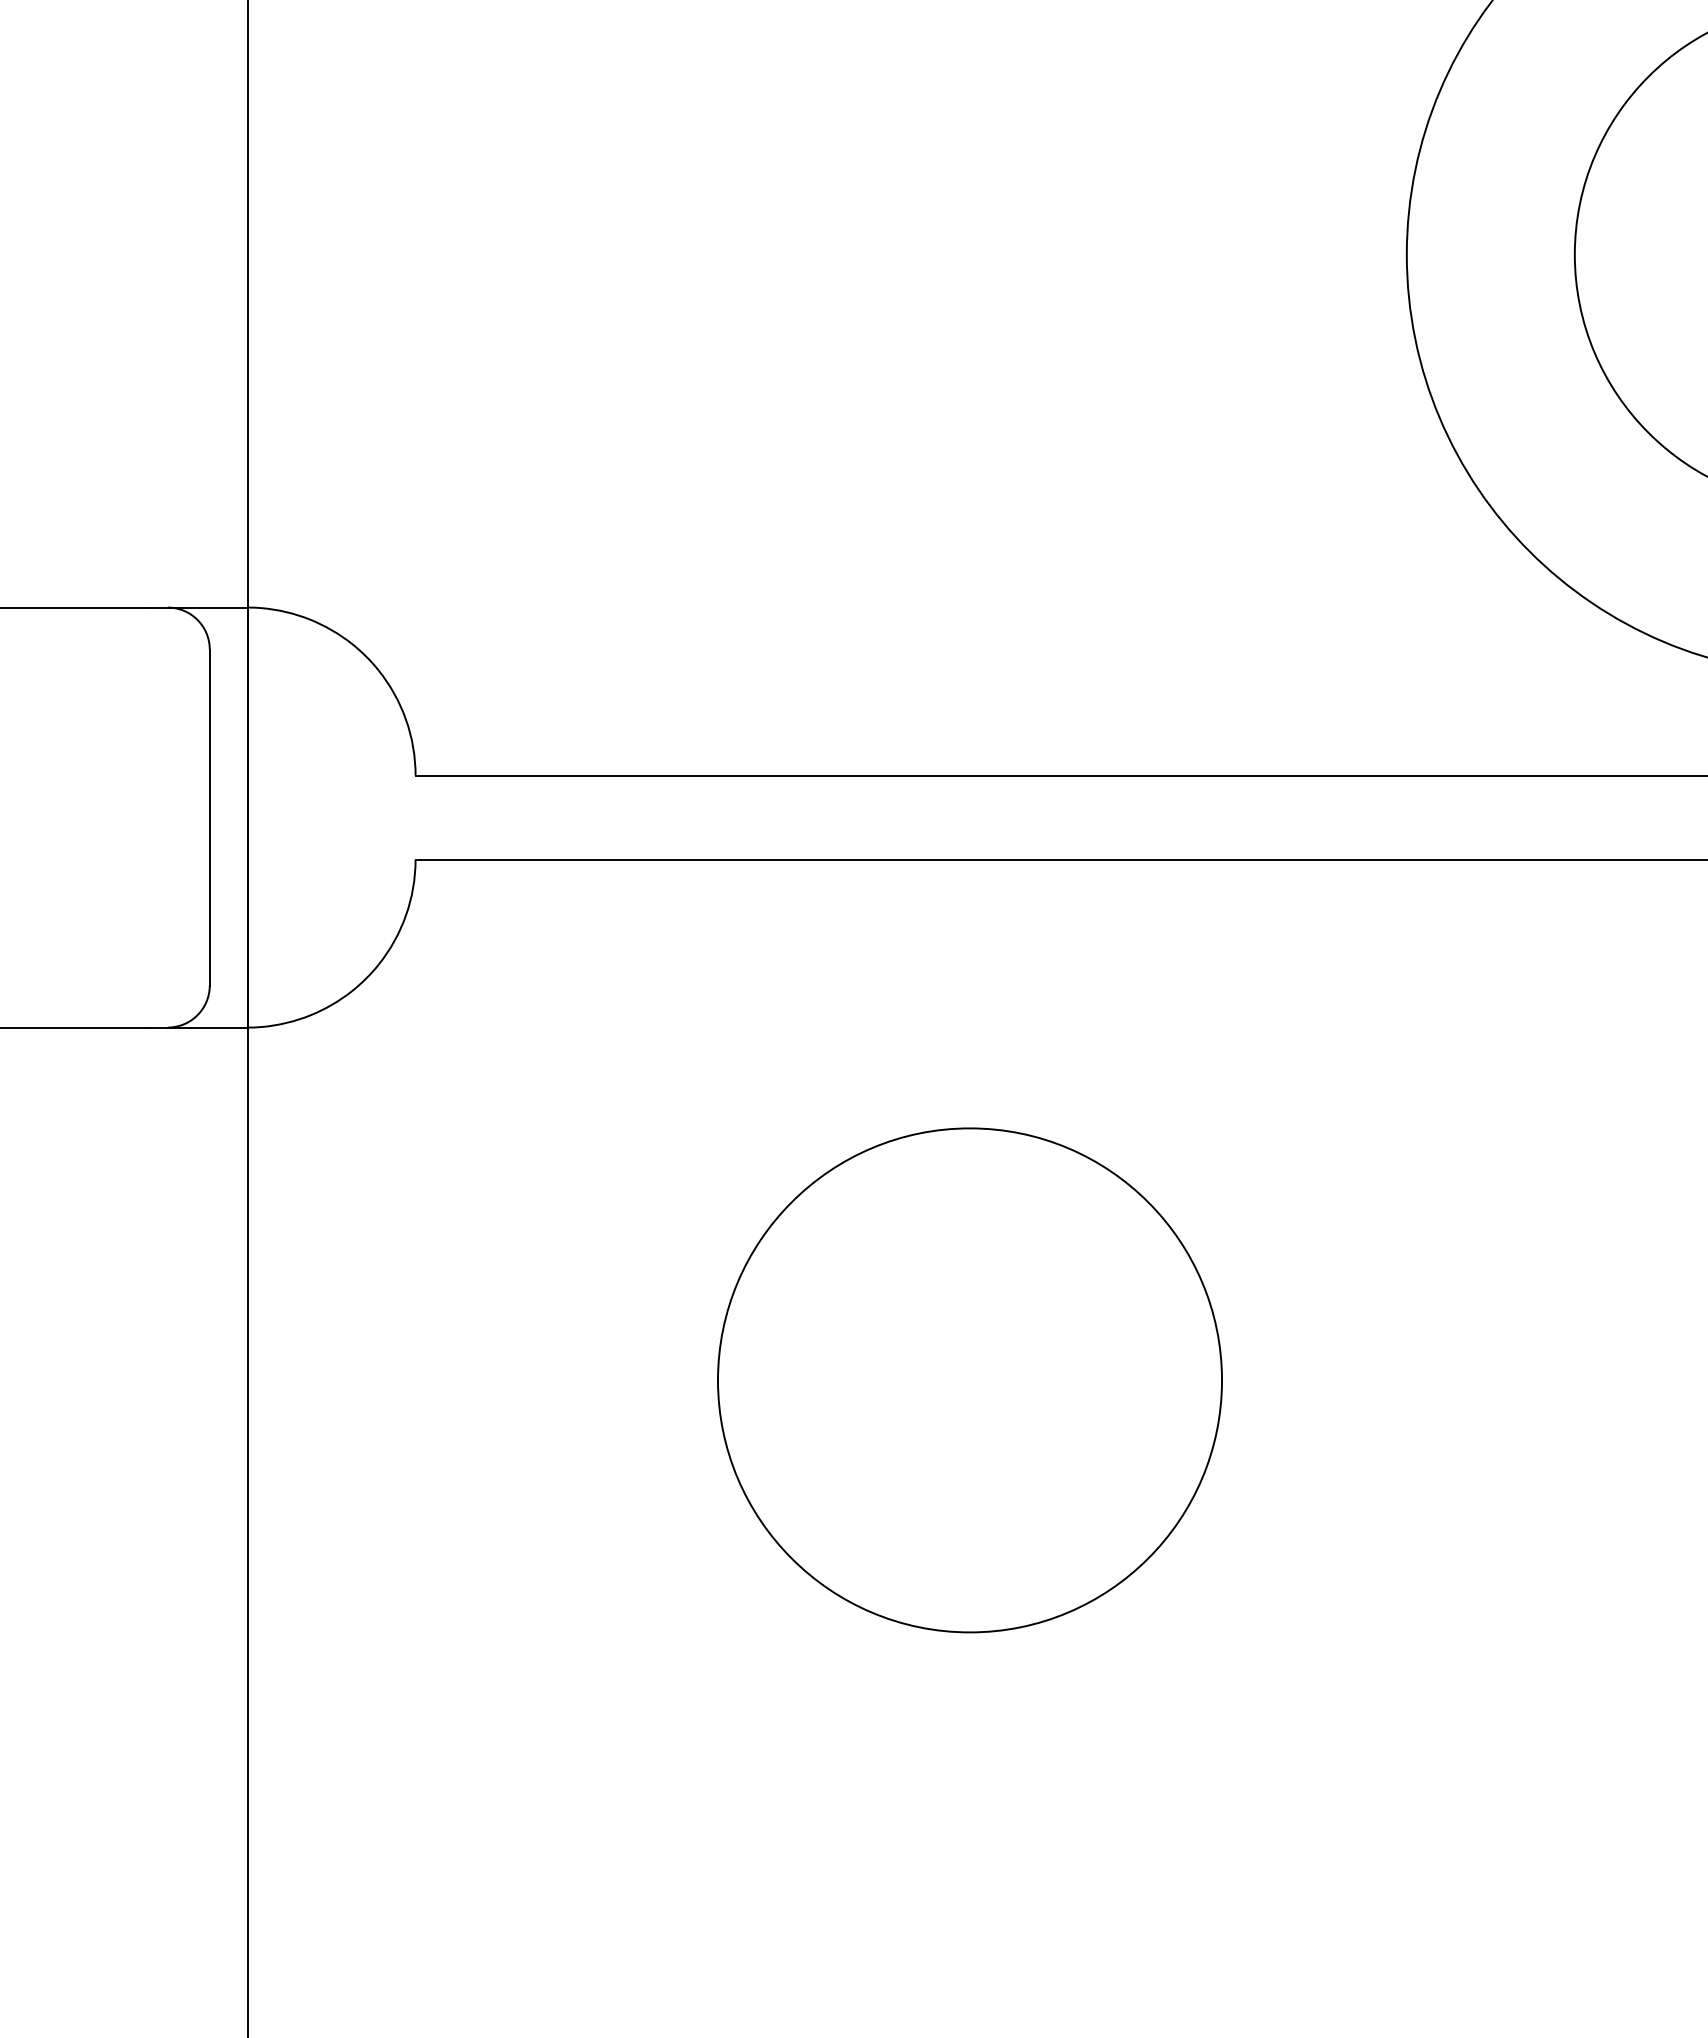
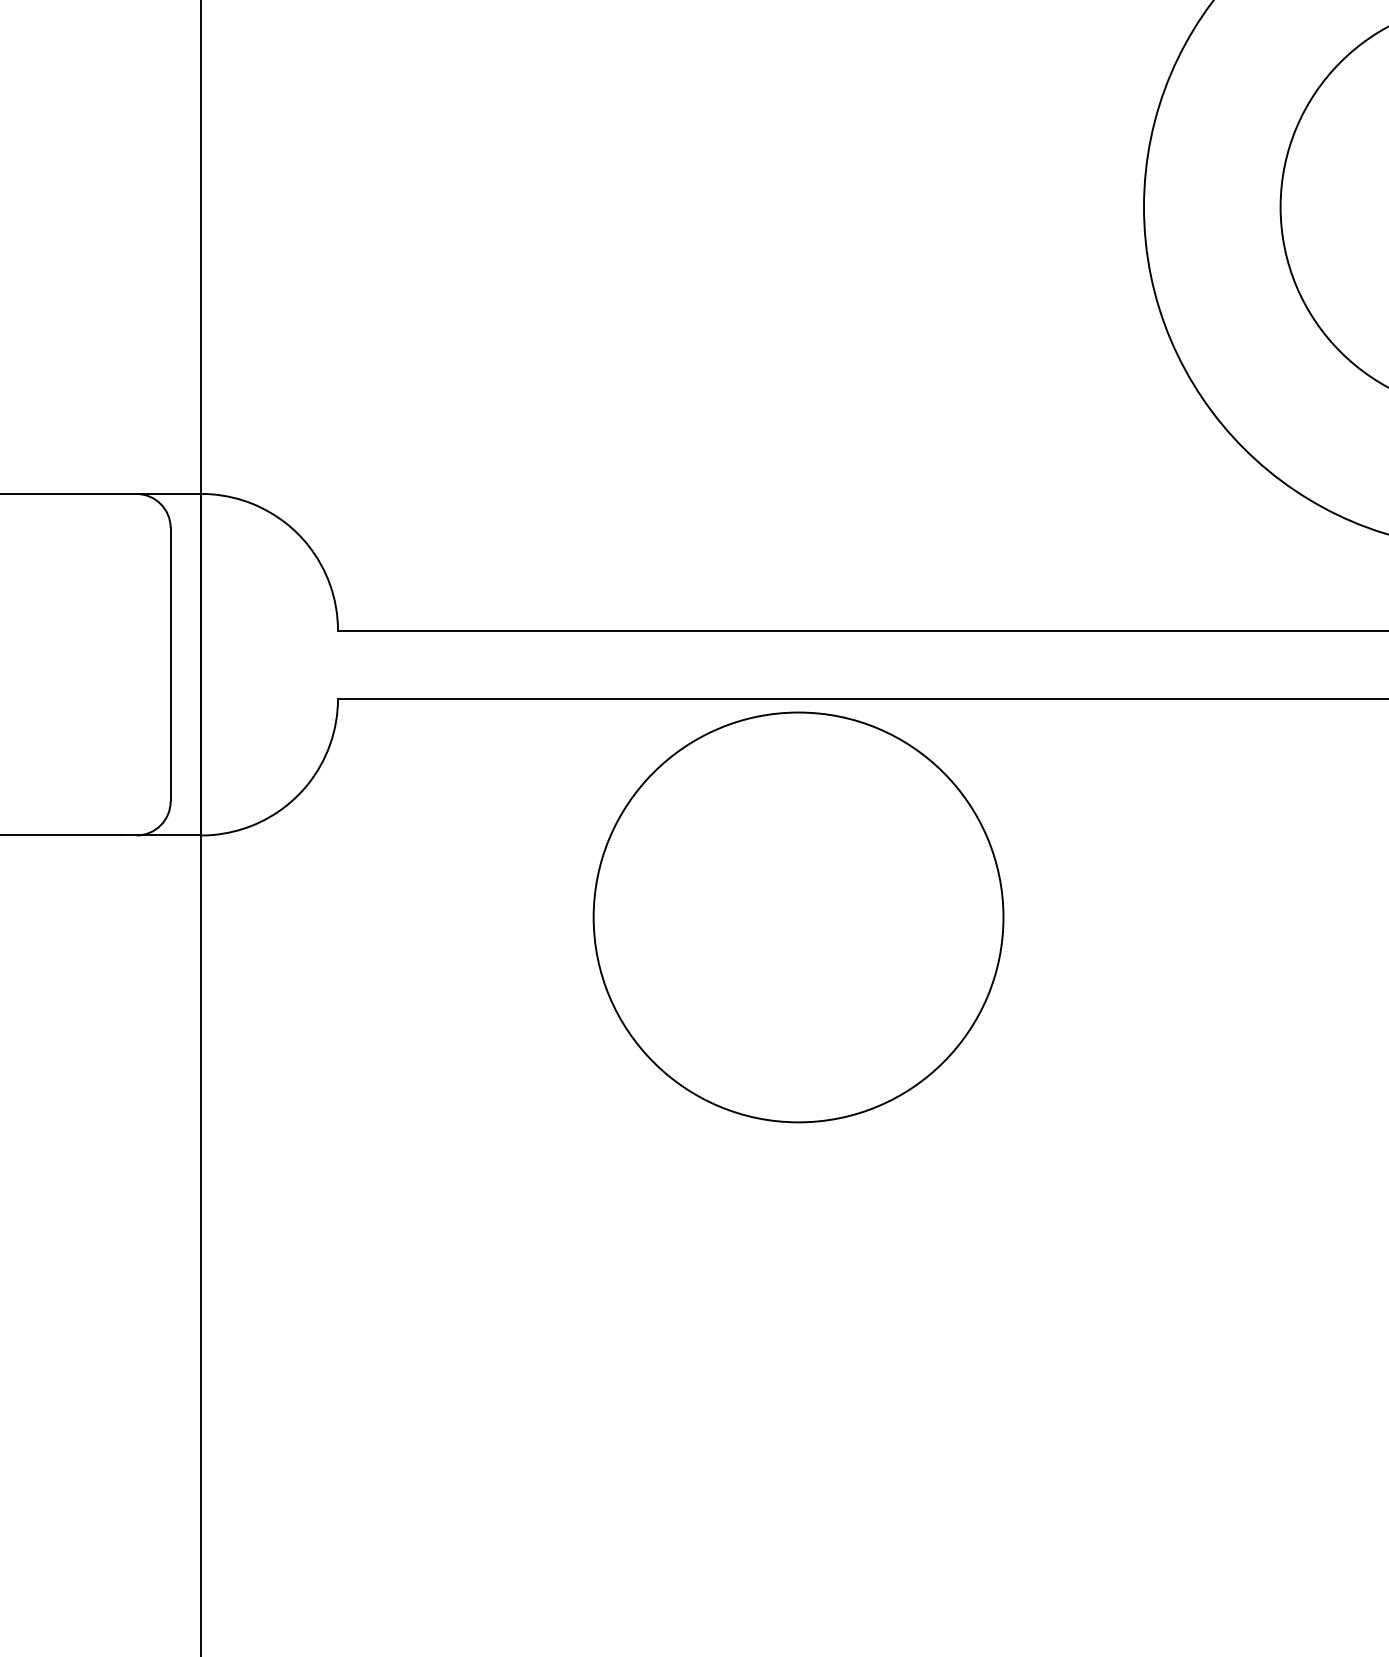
circle: (969, 1380) -> (798, 917), moved

